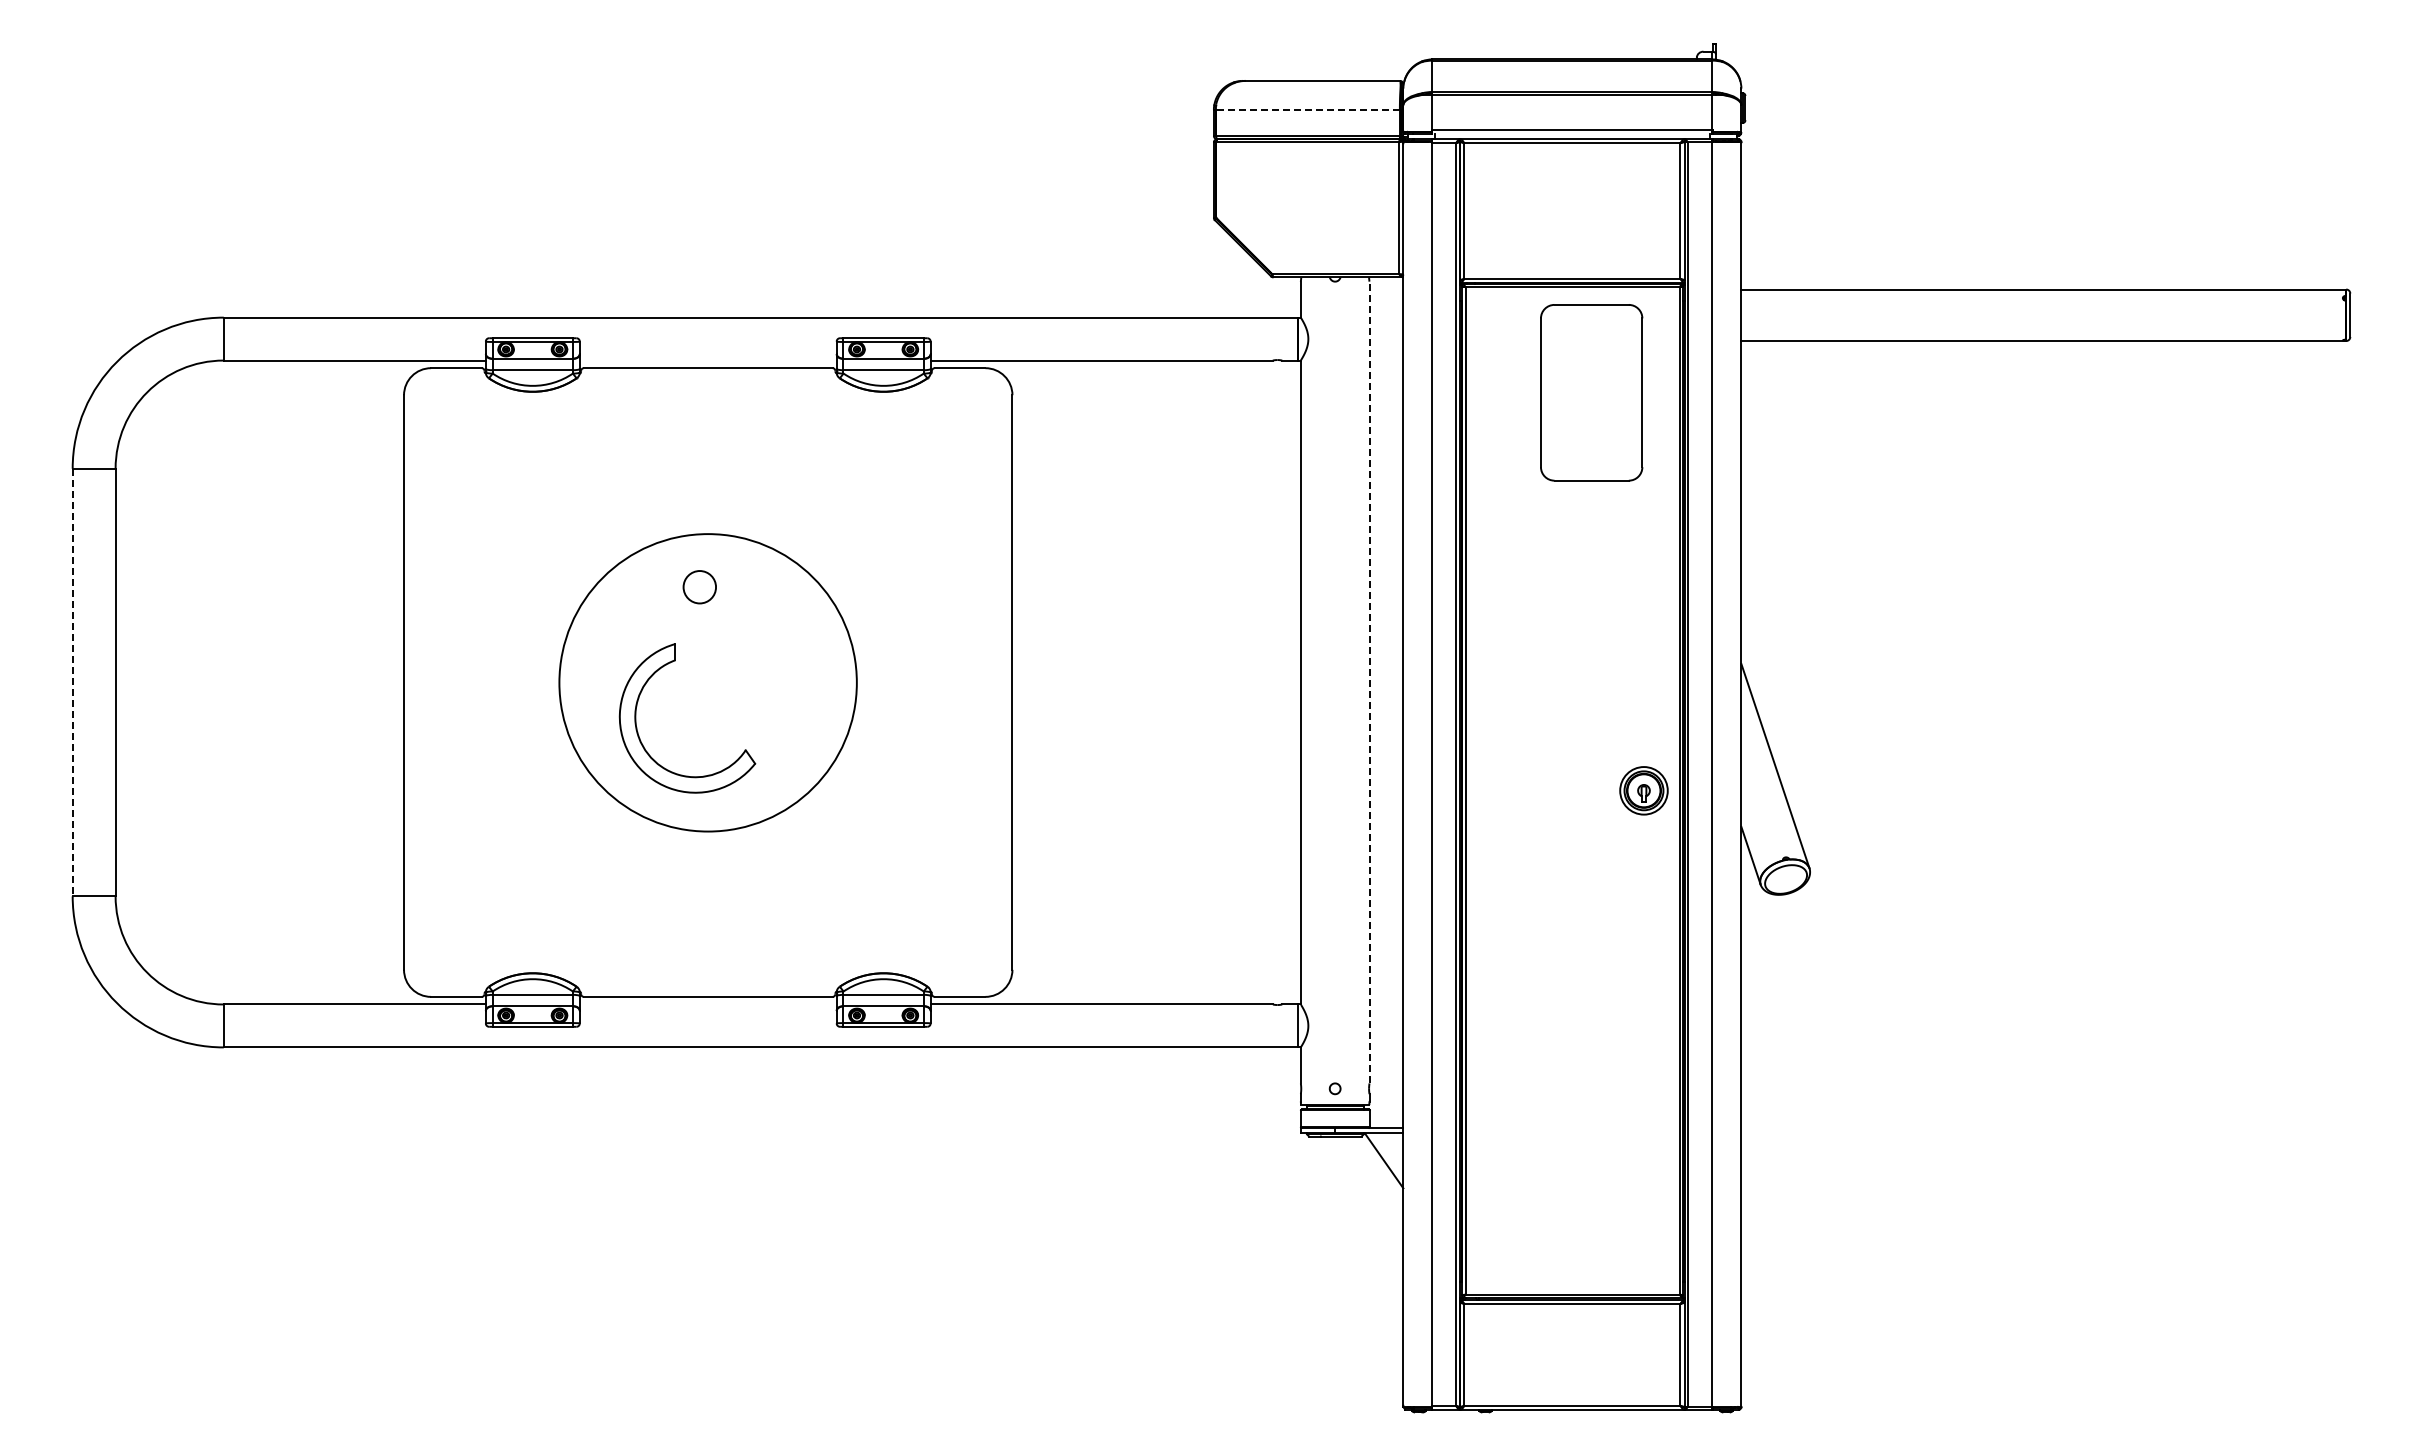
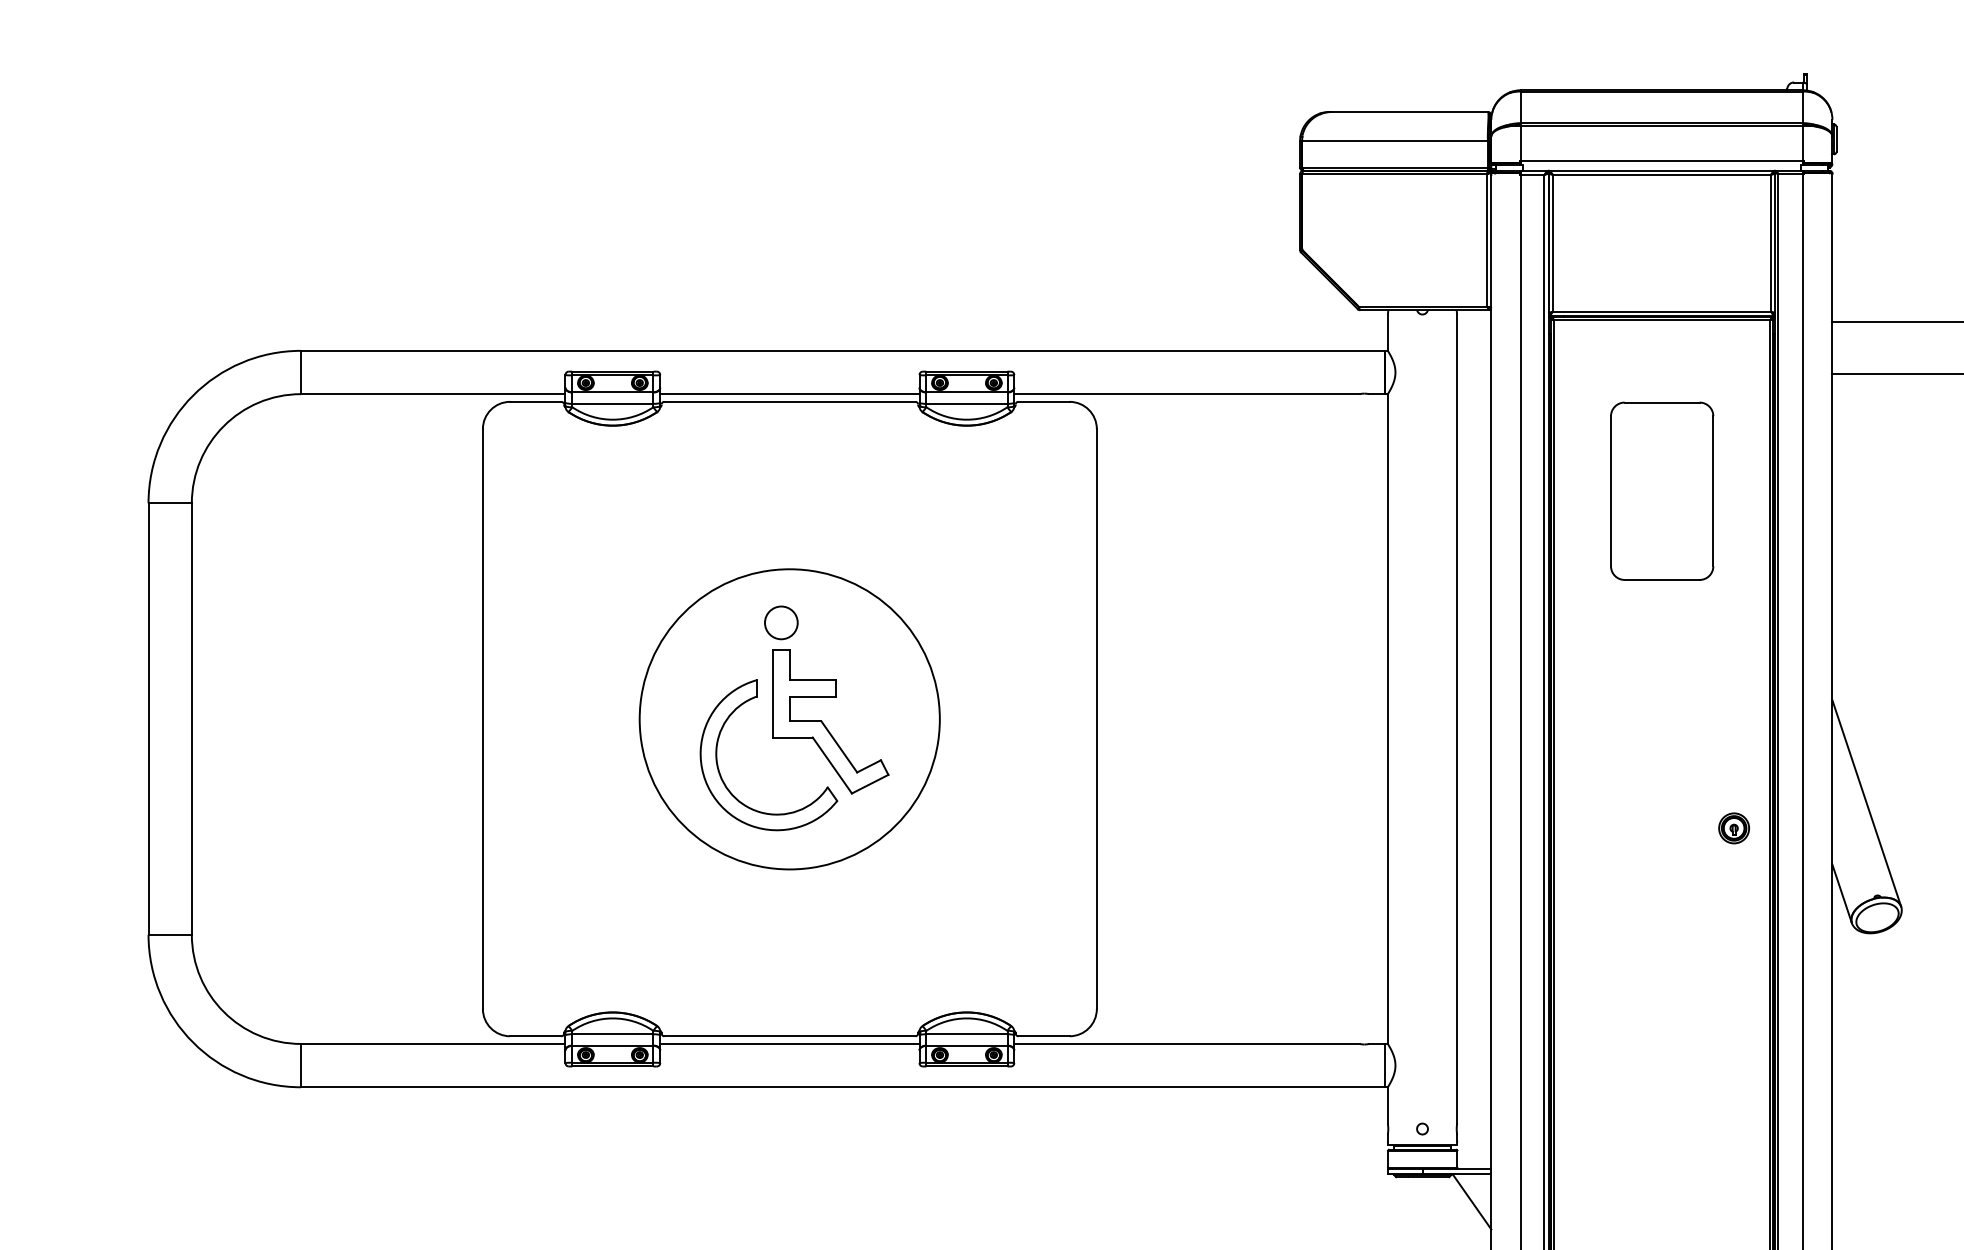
line: (1307, 109) -> (1394, 140), dashed -> solid
line: (707, 360) -> (789, 394), added
part: (1591, 392) -> (1662, 490), moved
line: (72, 682) -> (148, 719), dashed -> solid
line: (1369, 682) -> (1457, 719), dashed -> solid
part: (748, 685) -> (830, 722), added
part: (1643, 790) -> (1733, 828), size x0.62
line: (707, 1004) -> (789, 1043), added

